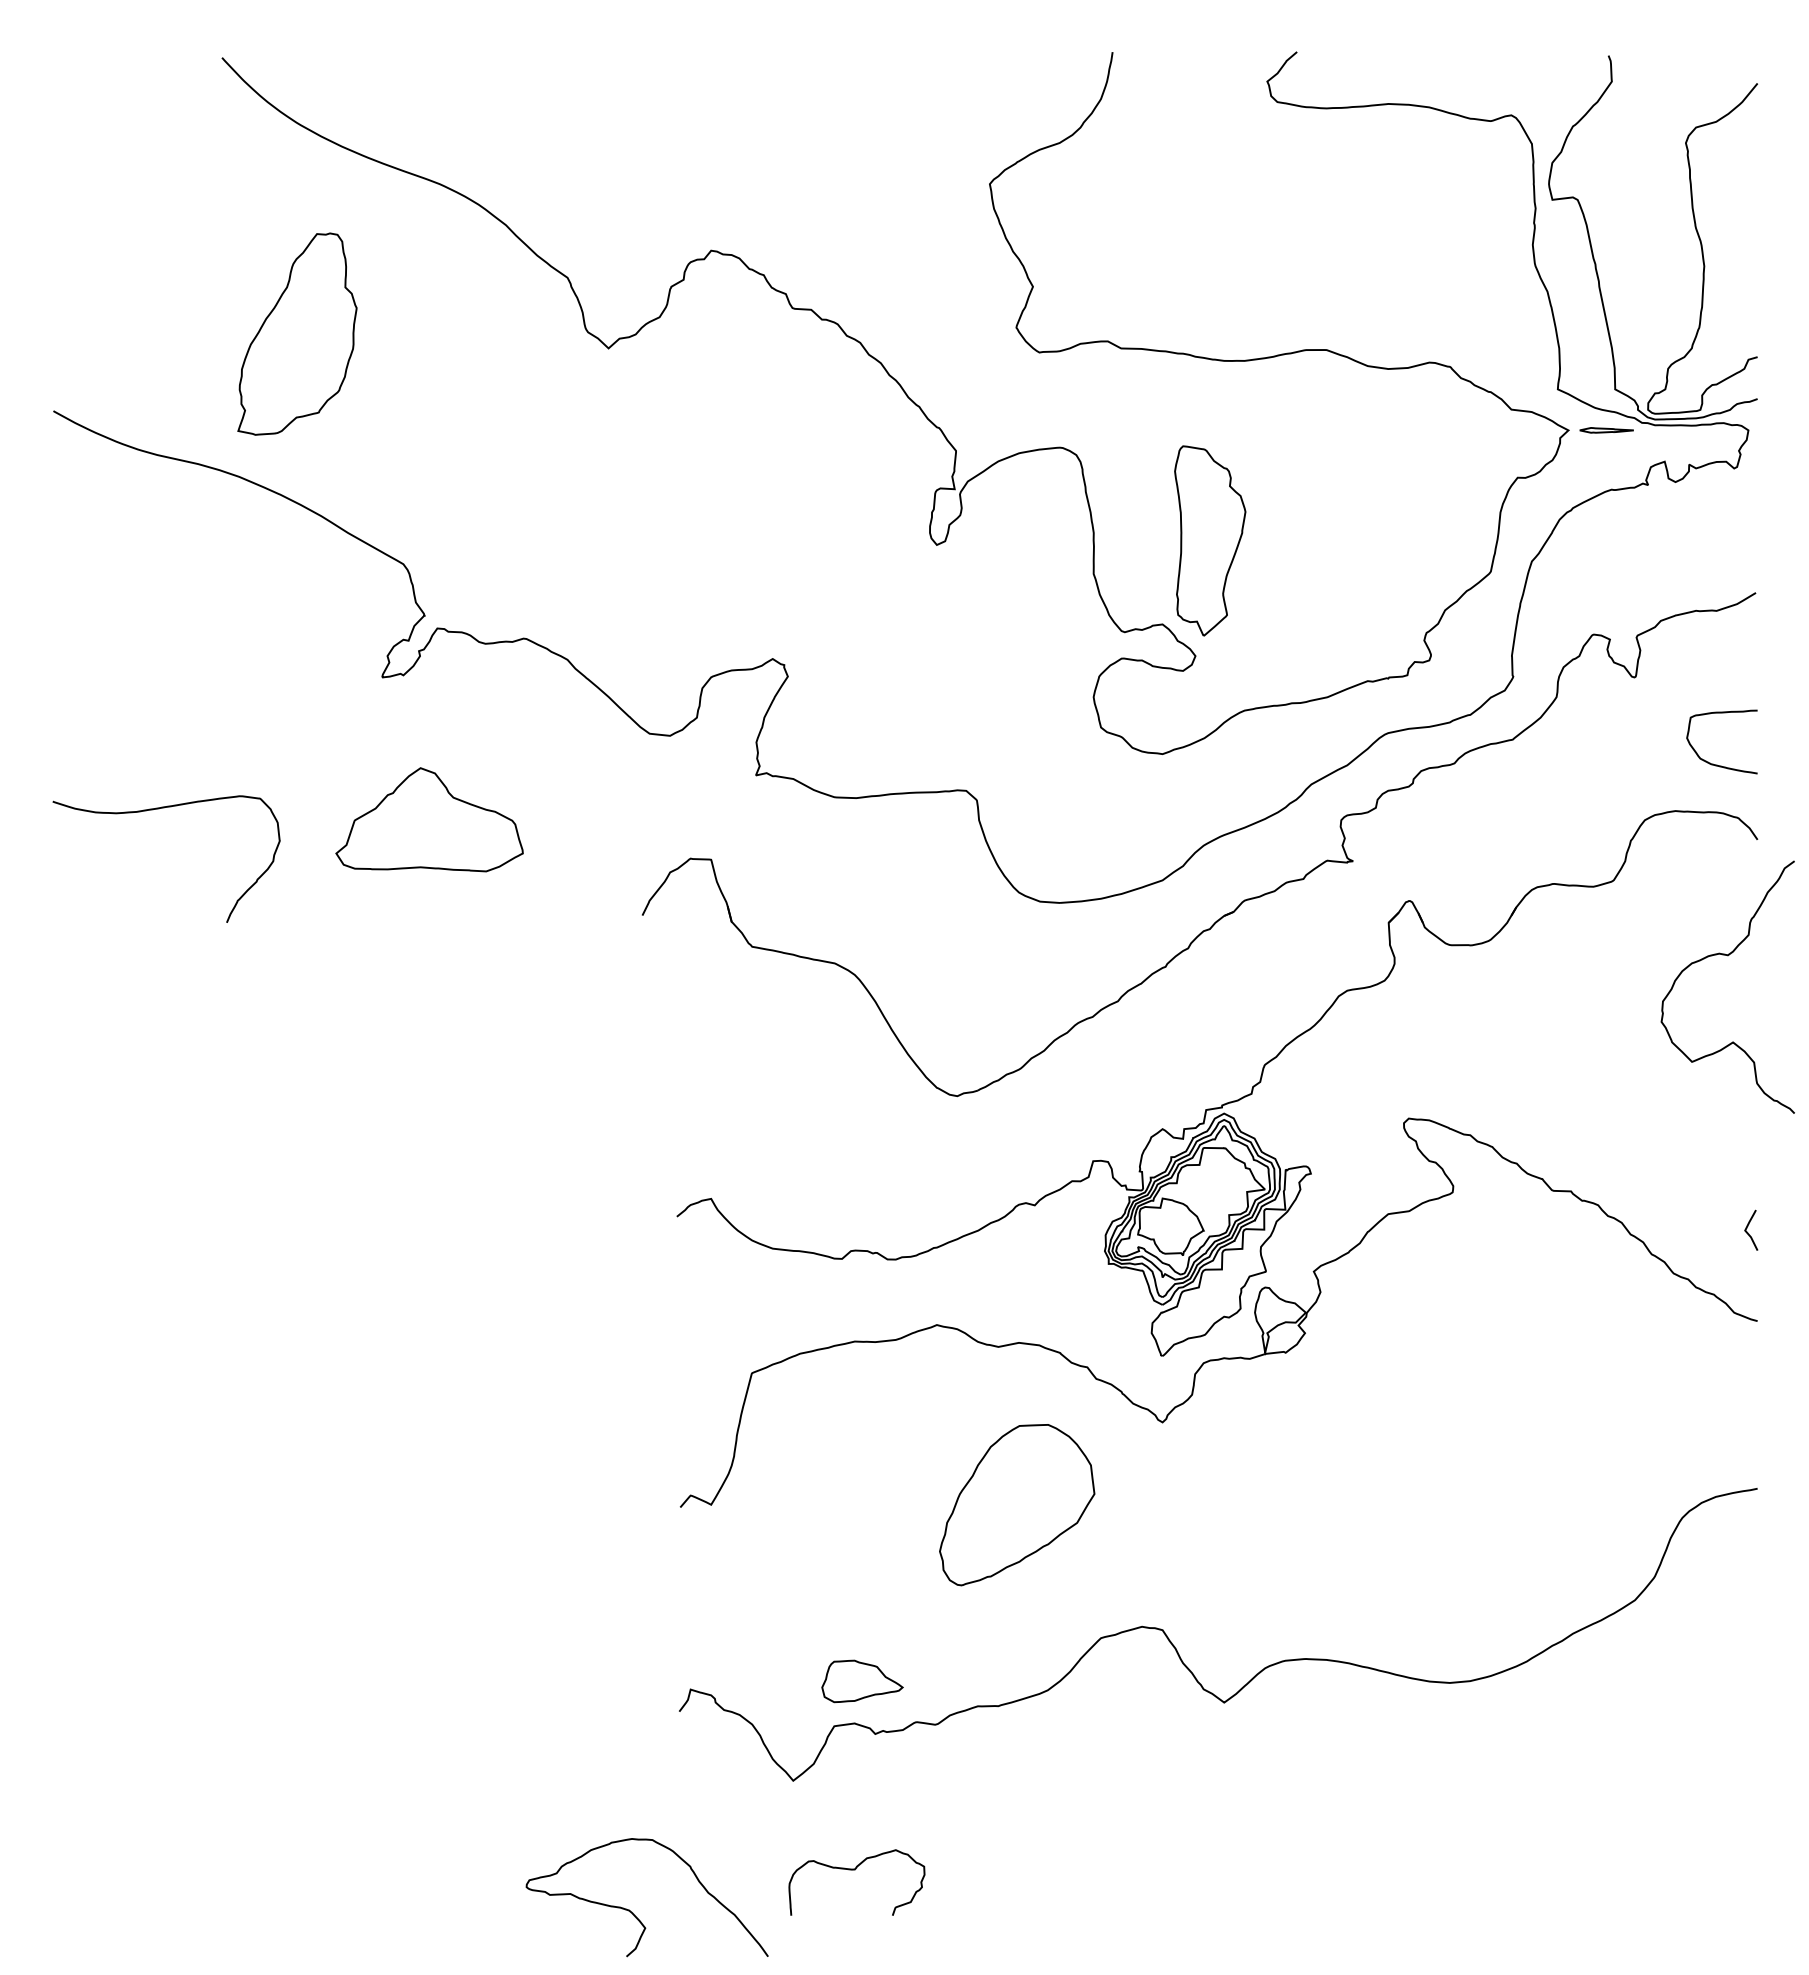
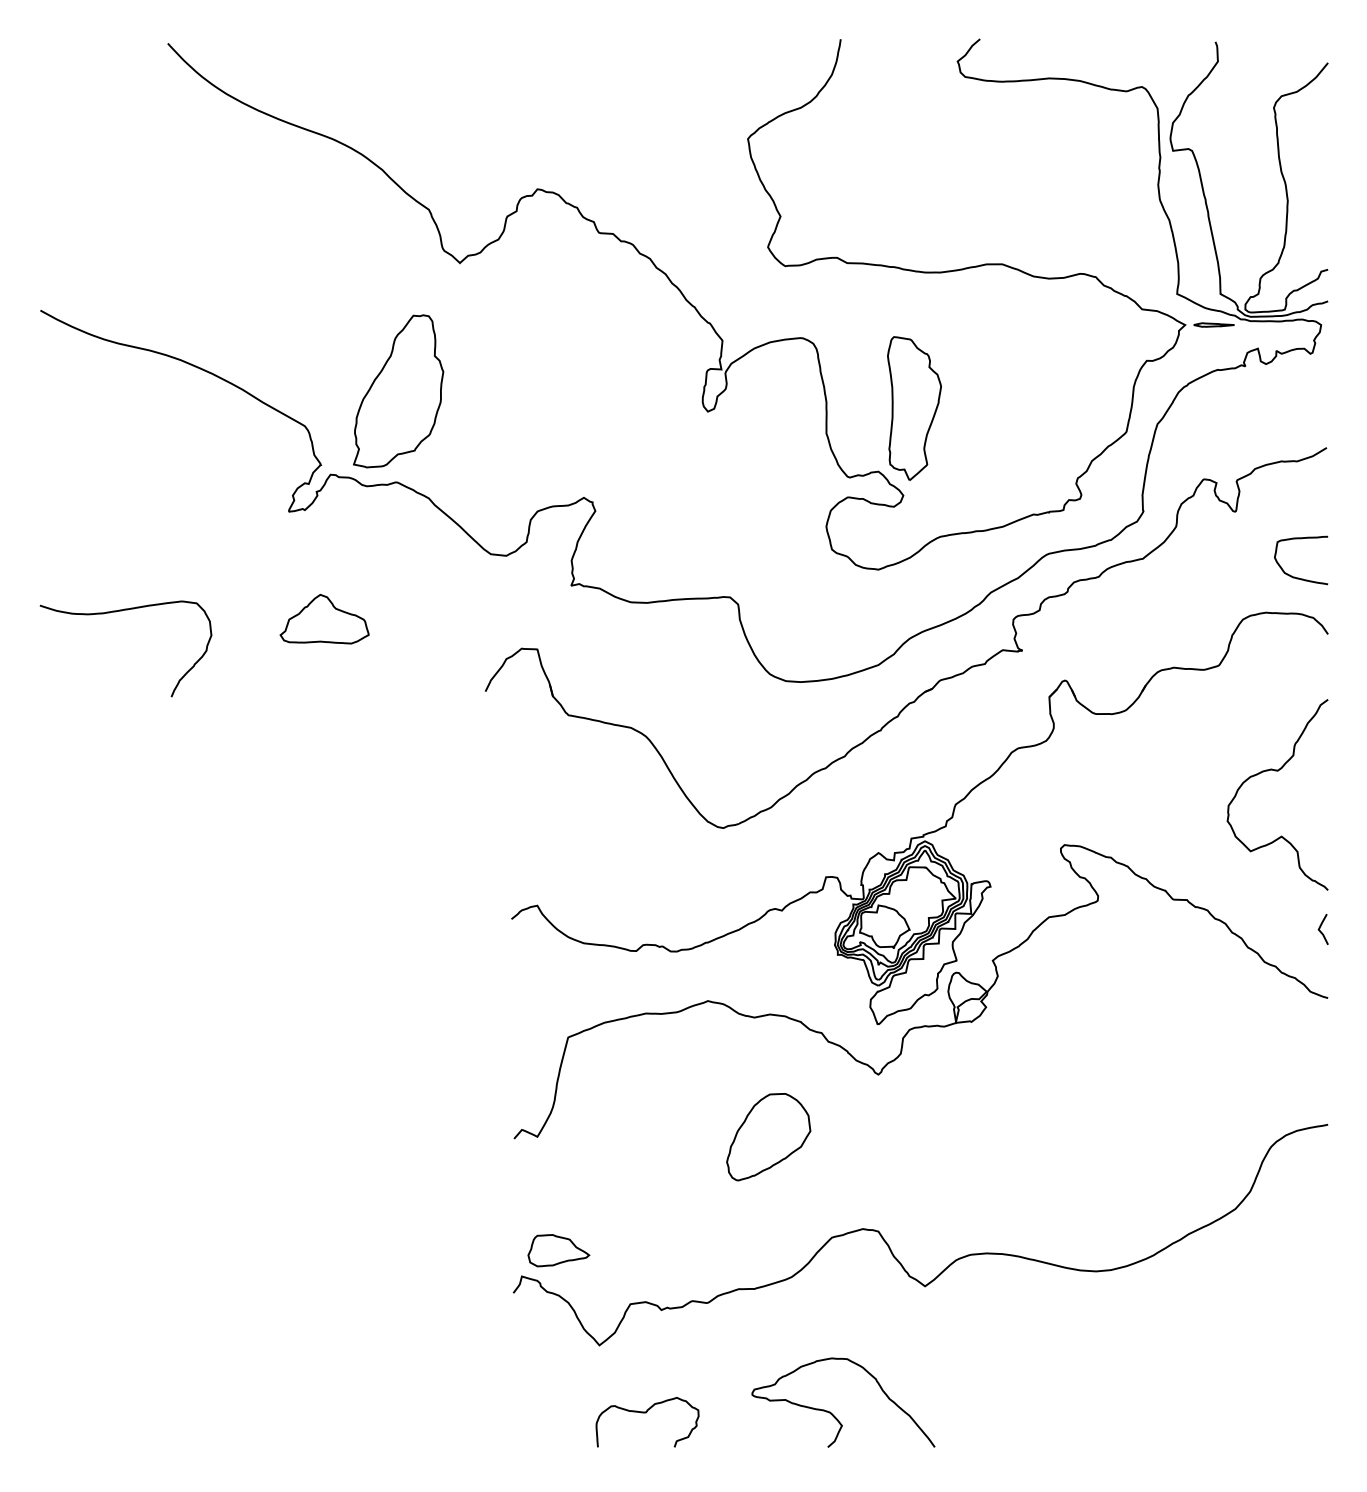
part: (297, 333) -> (398, 390), moved
part: (429, 819) -> (324, 619), size x0.62
curve: (1727, 956) -> (1277, 771), moved
part: (1017, 1505) -> (768, 1137), size x0.71
part: (862, 1681) -> (558, 1250), moved
curve: (631, 1911) -> (831, 1413), moved

